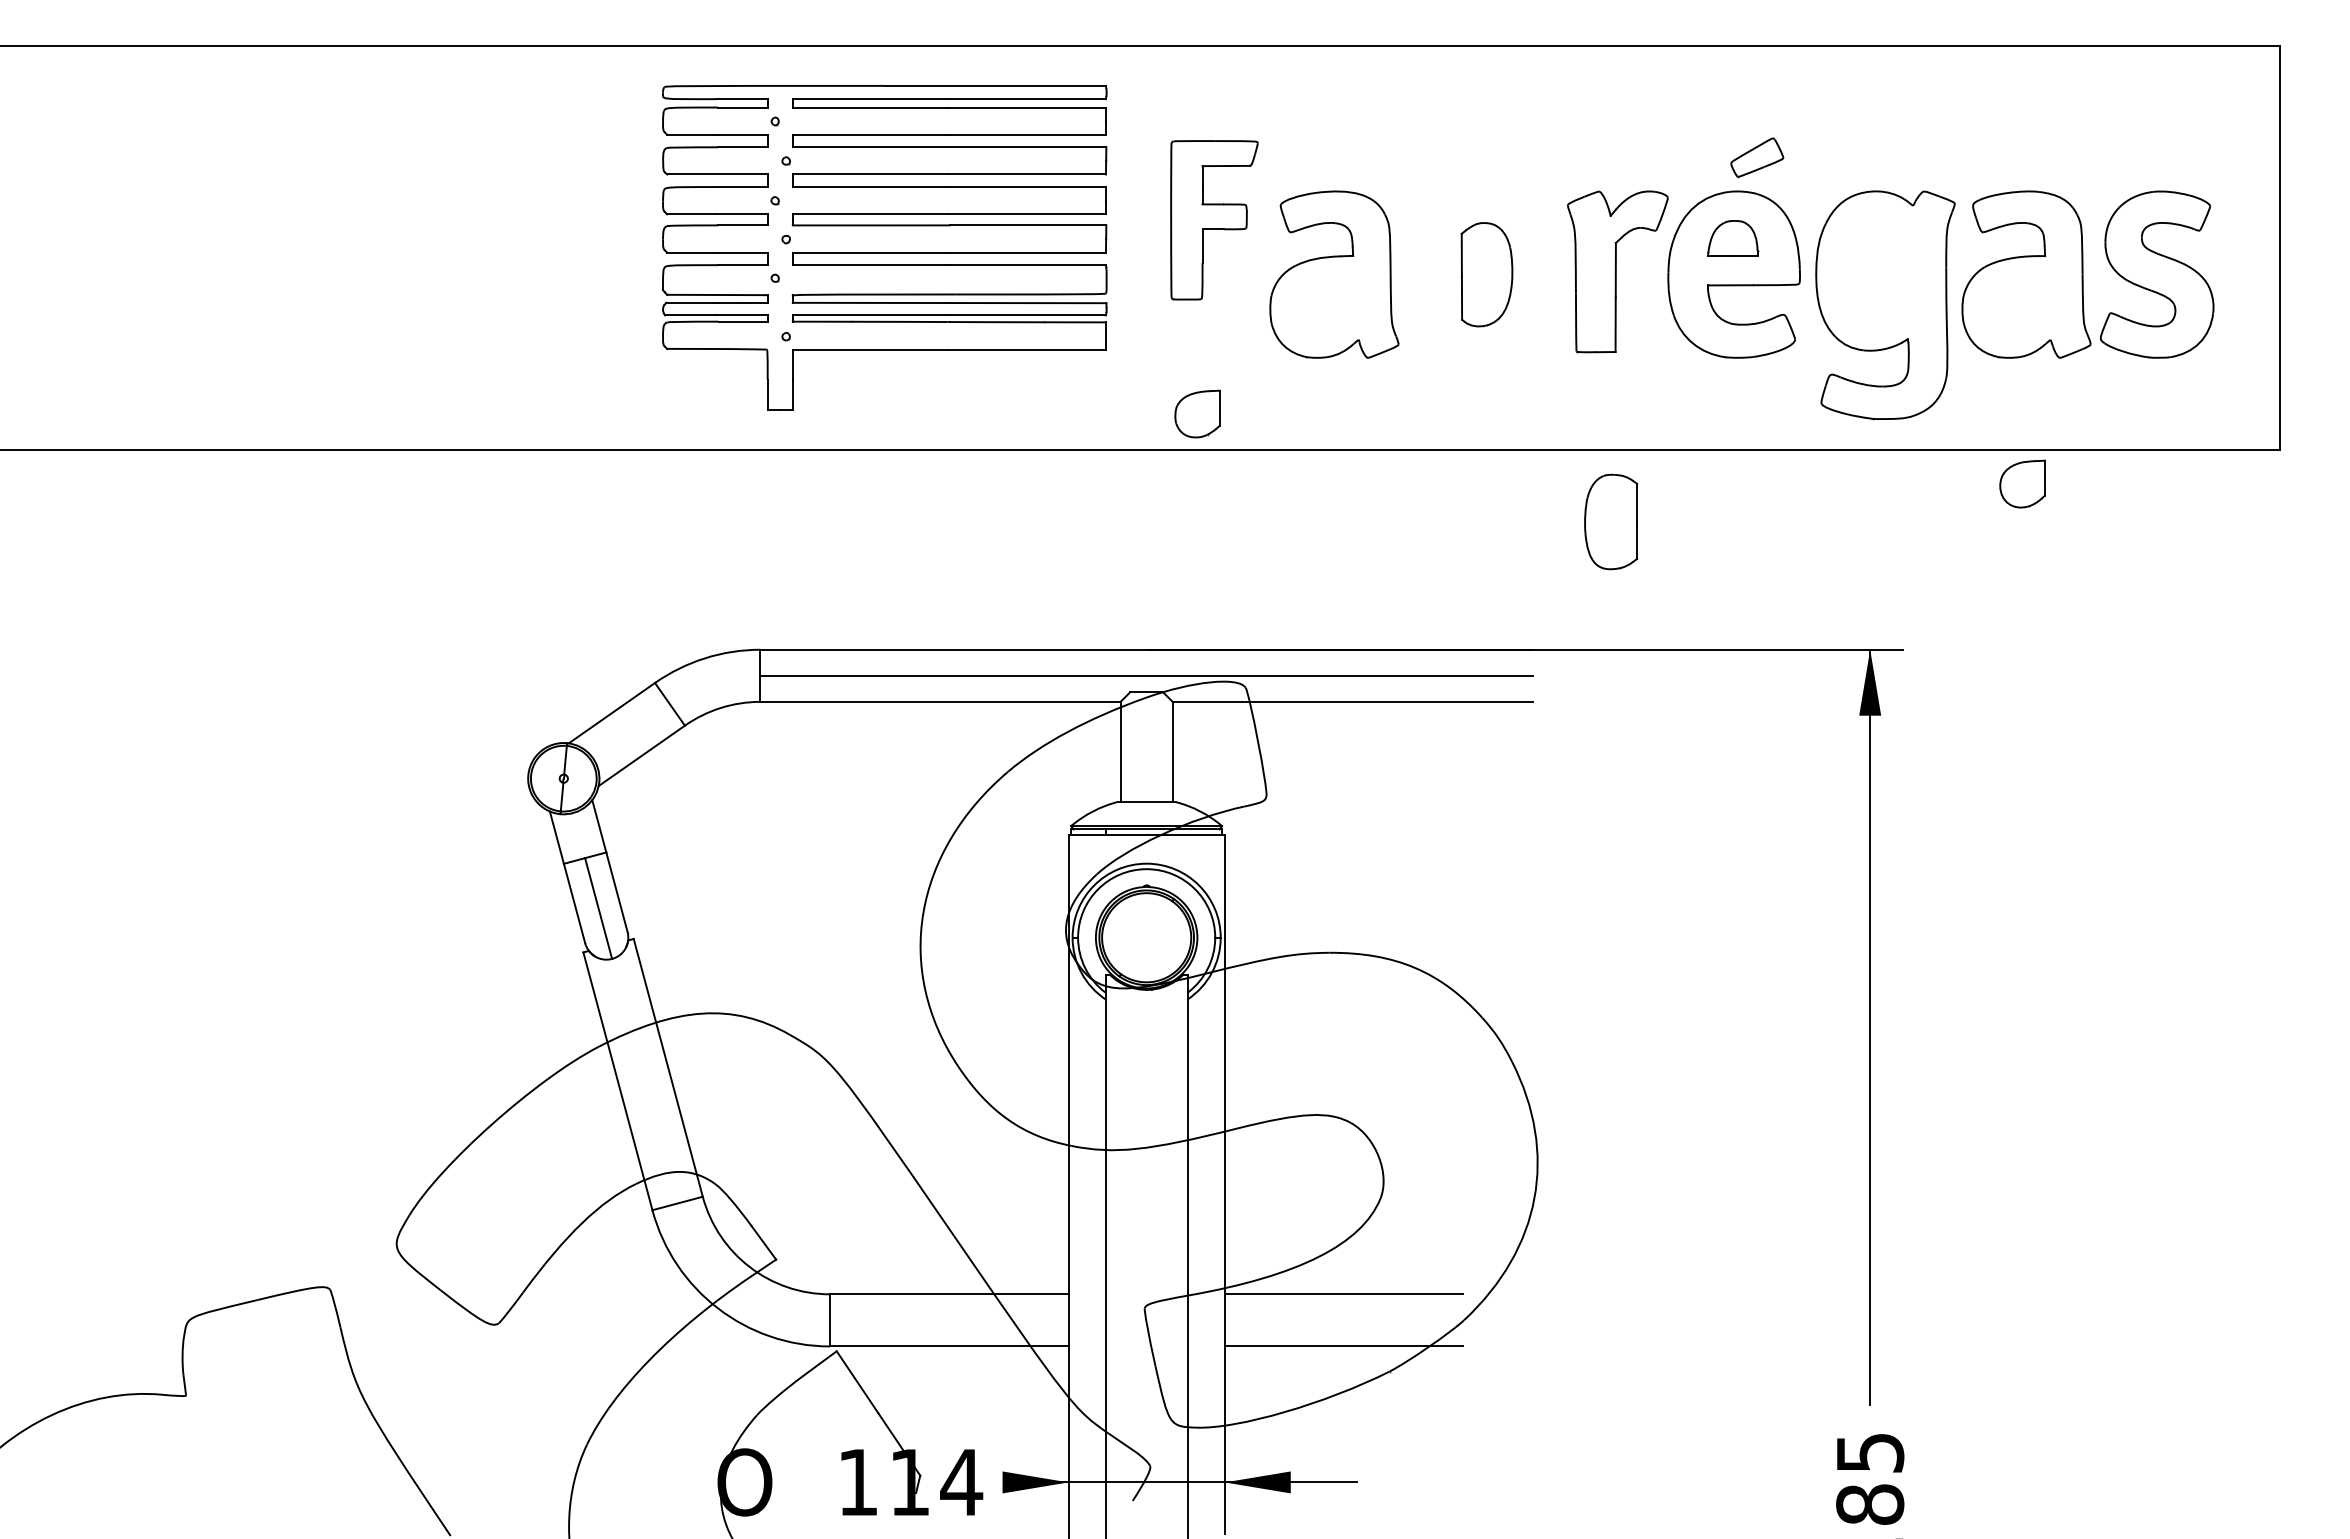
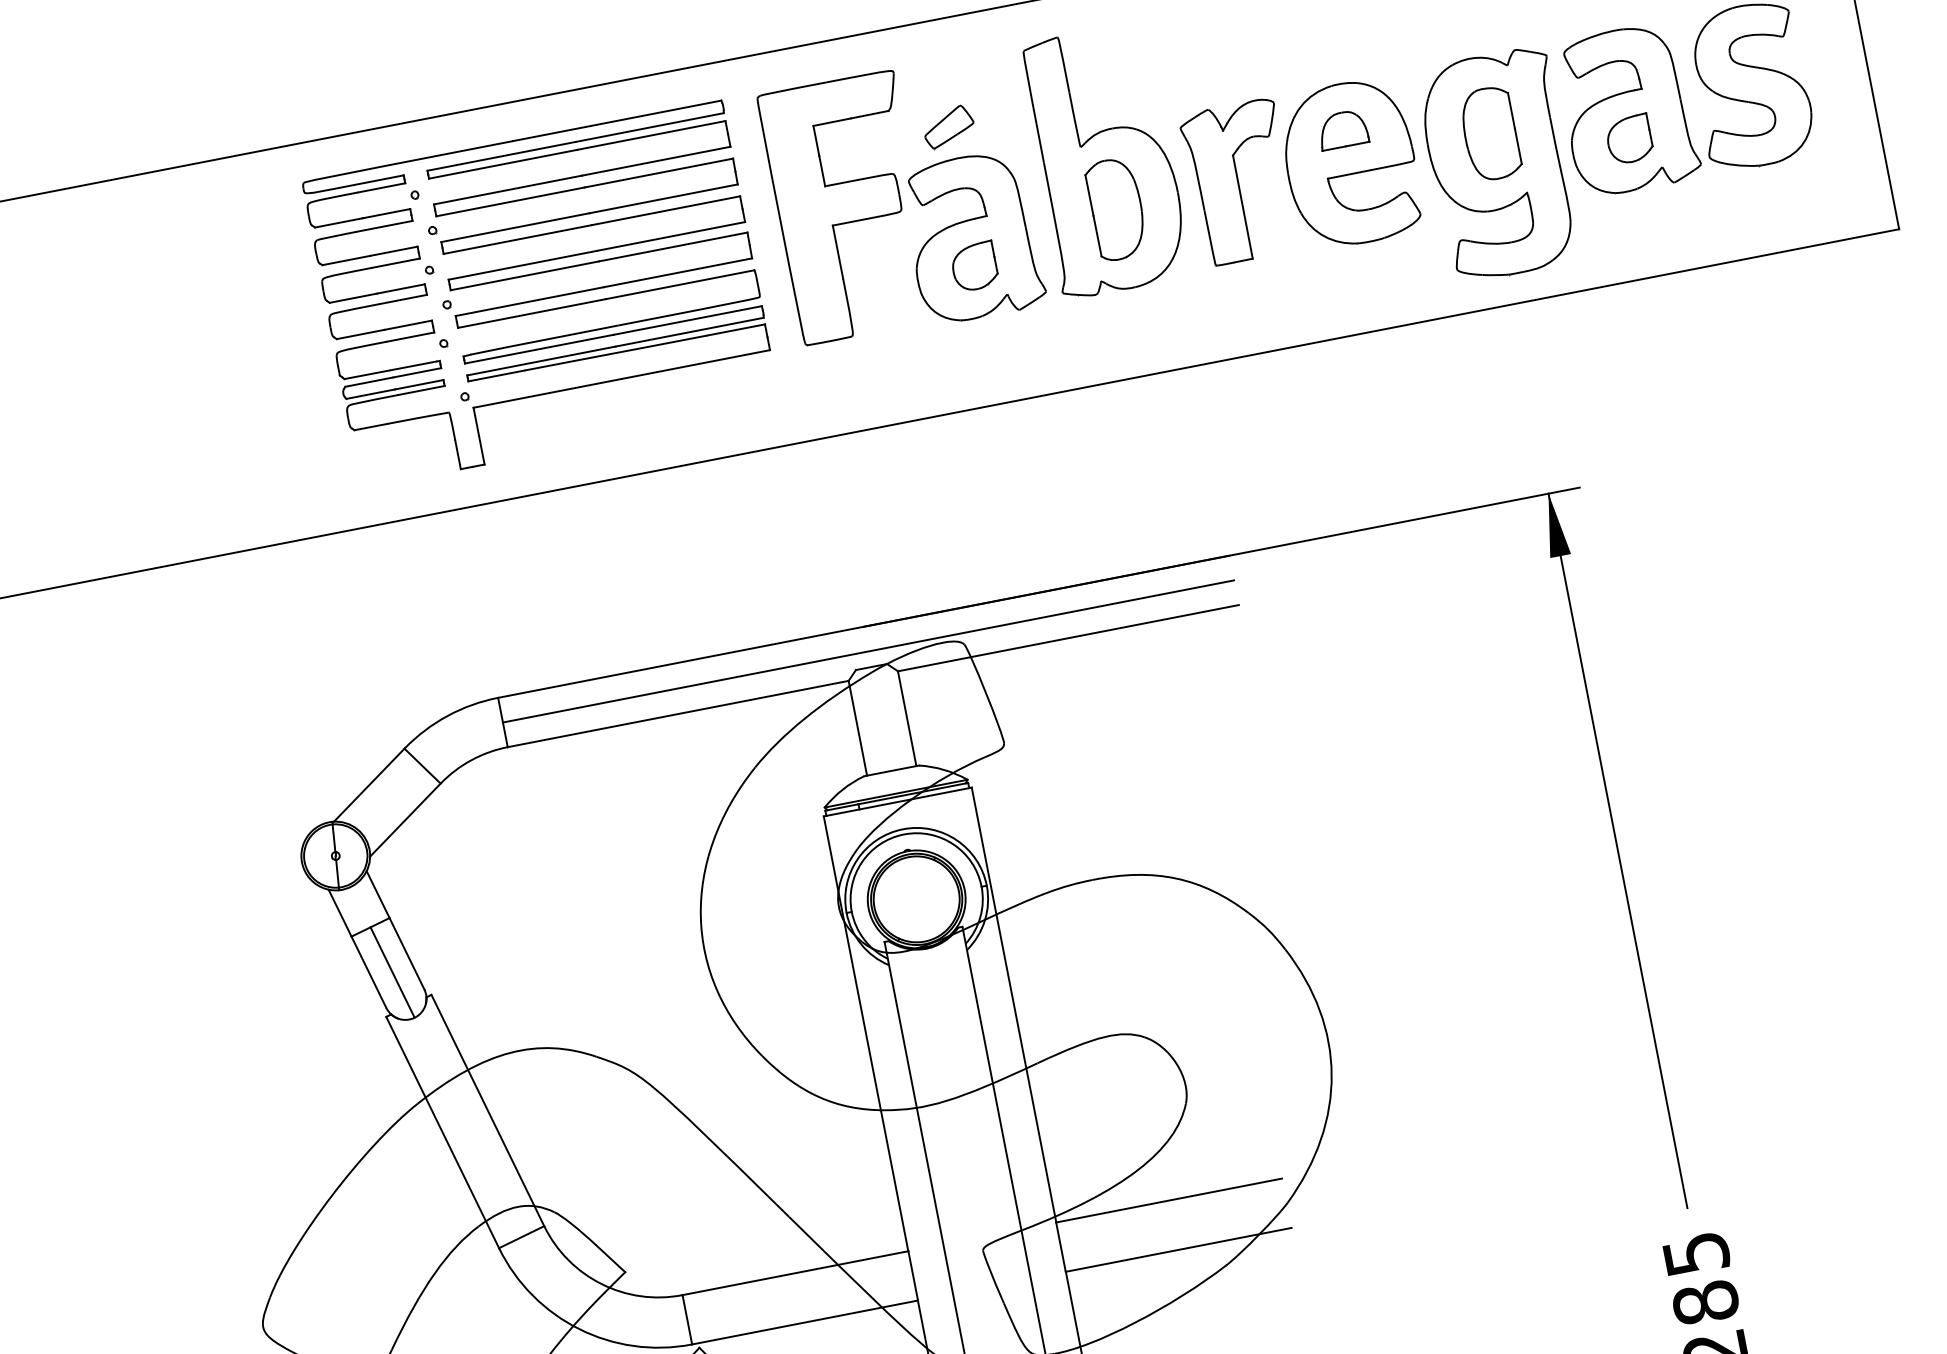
part: (1757, 157) -> (949, 126), moved
part: (1214, 220) -> (848, 208), size x1.67
part: (1483, 222) -> (1103, 160), added
part: (1197, 413) -> (974, 266), moved
part: (2022, 483) -> (1629, 138), moved
part: (1611, 521) -> (1490, 133), moved

